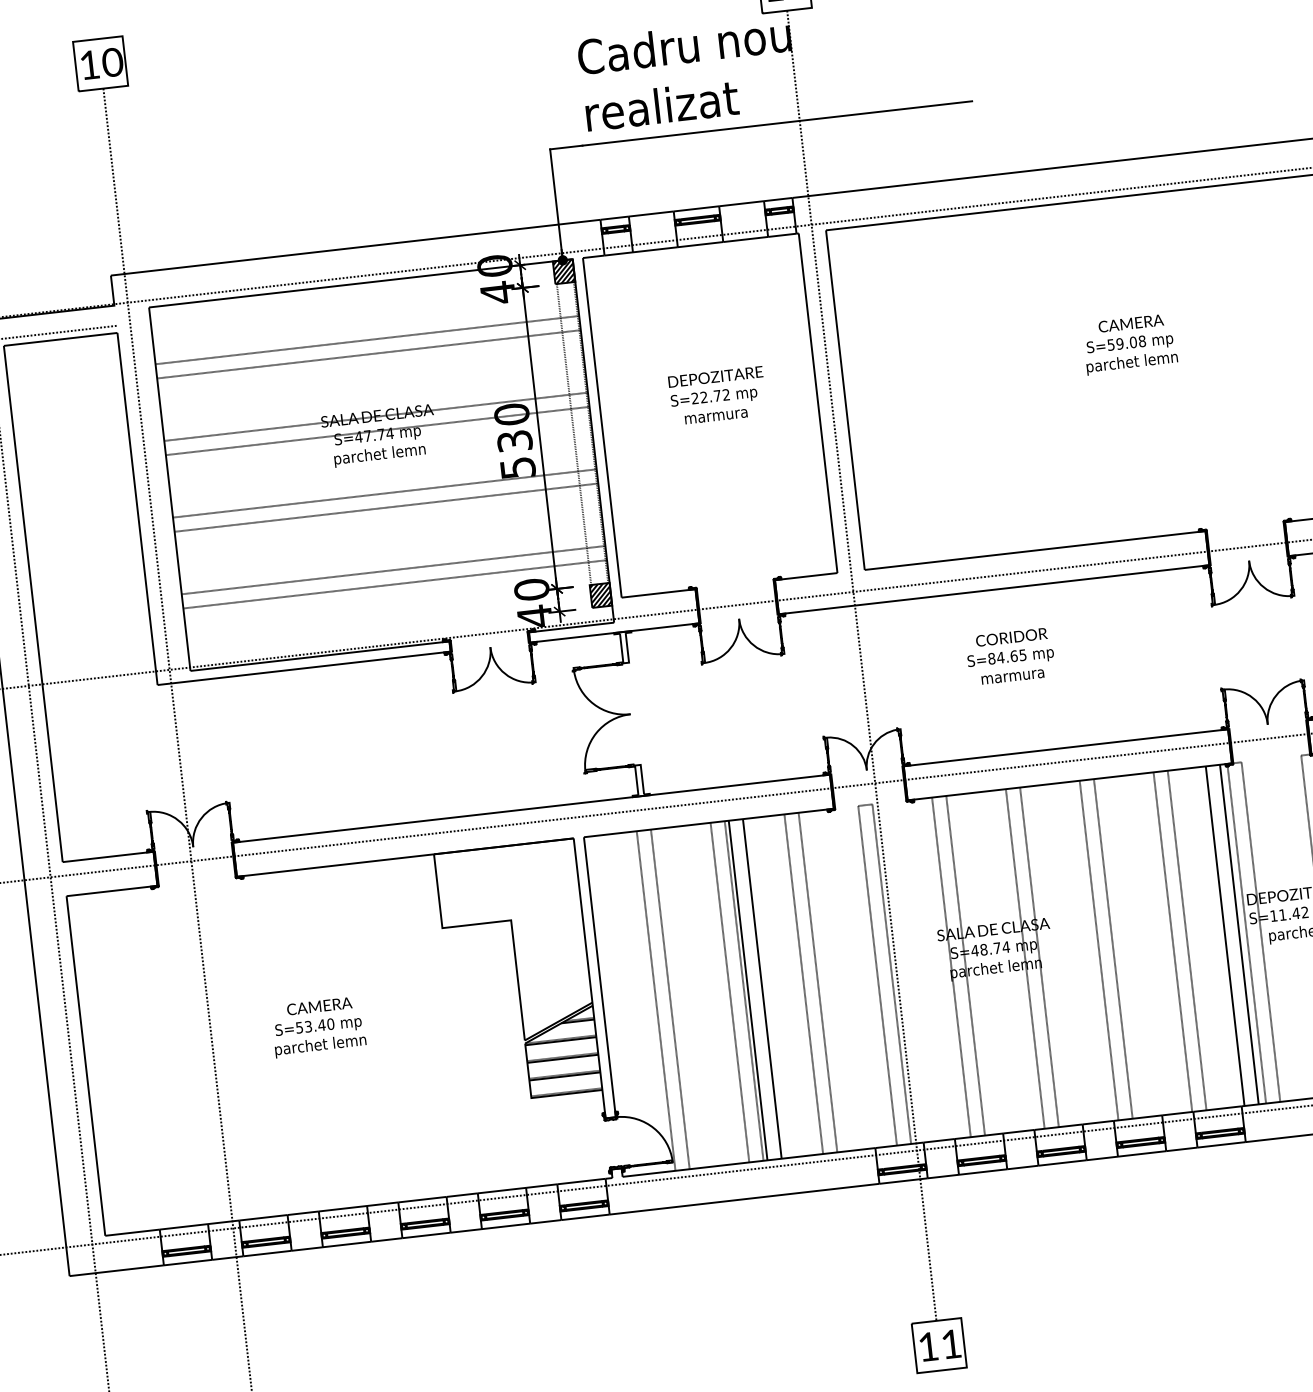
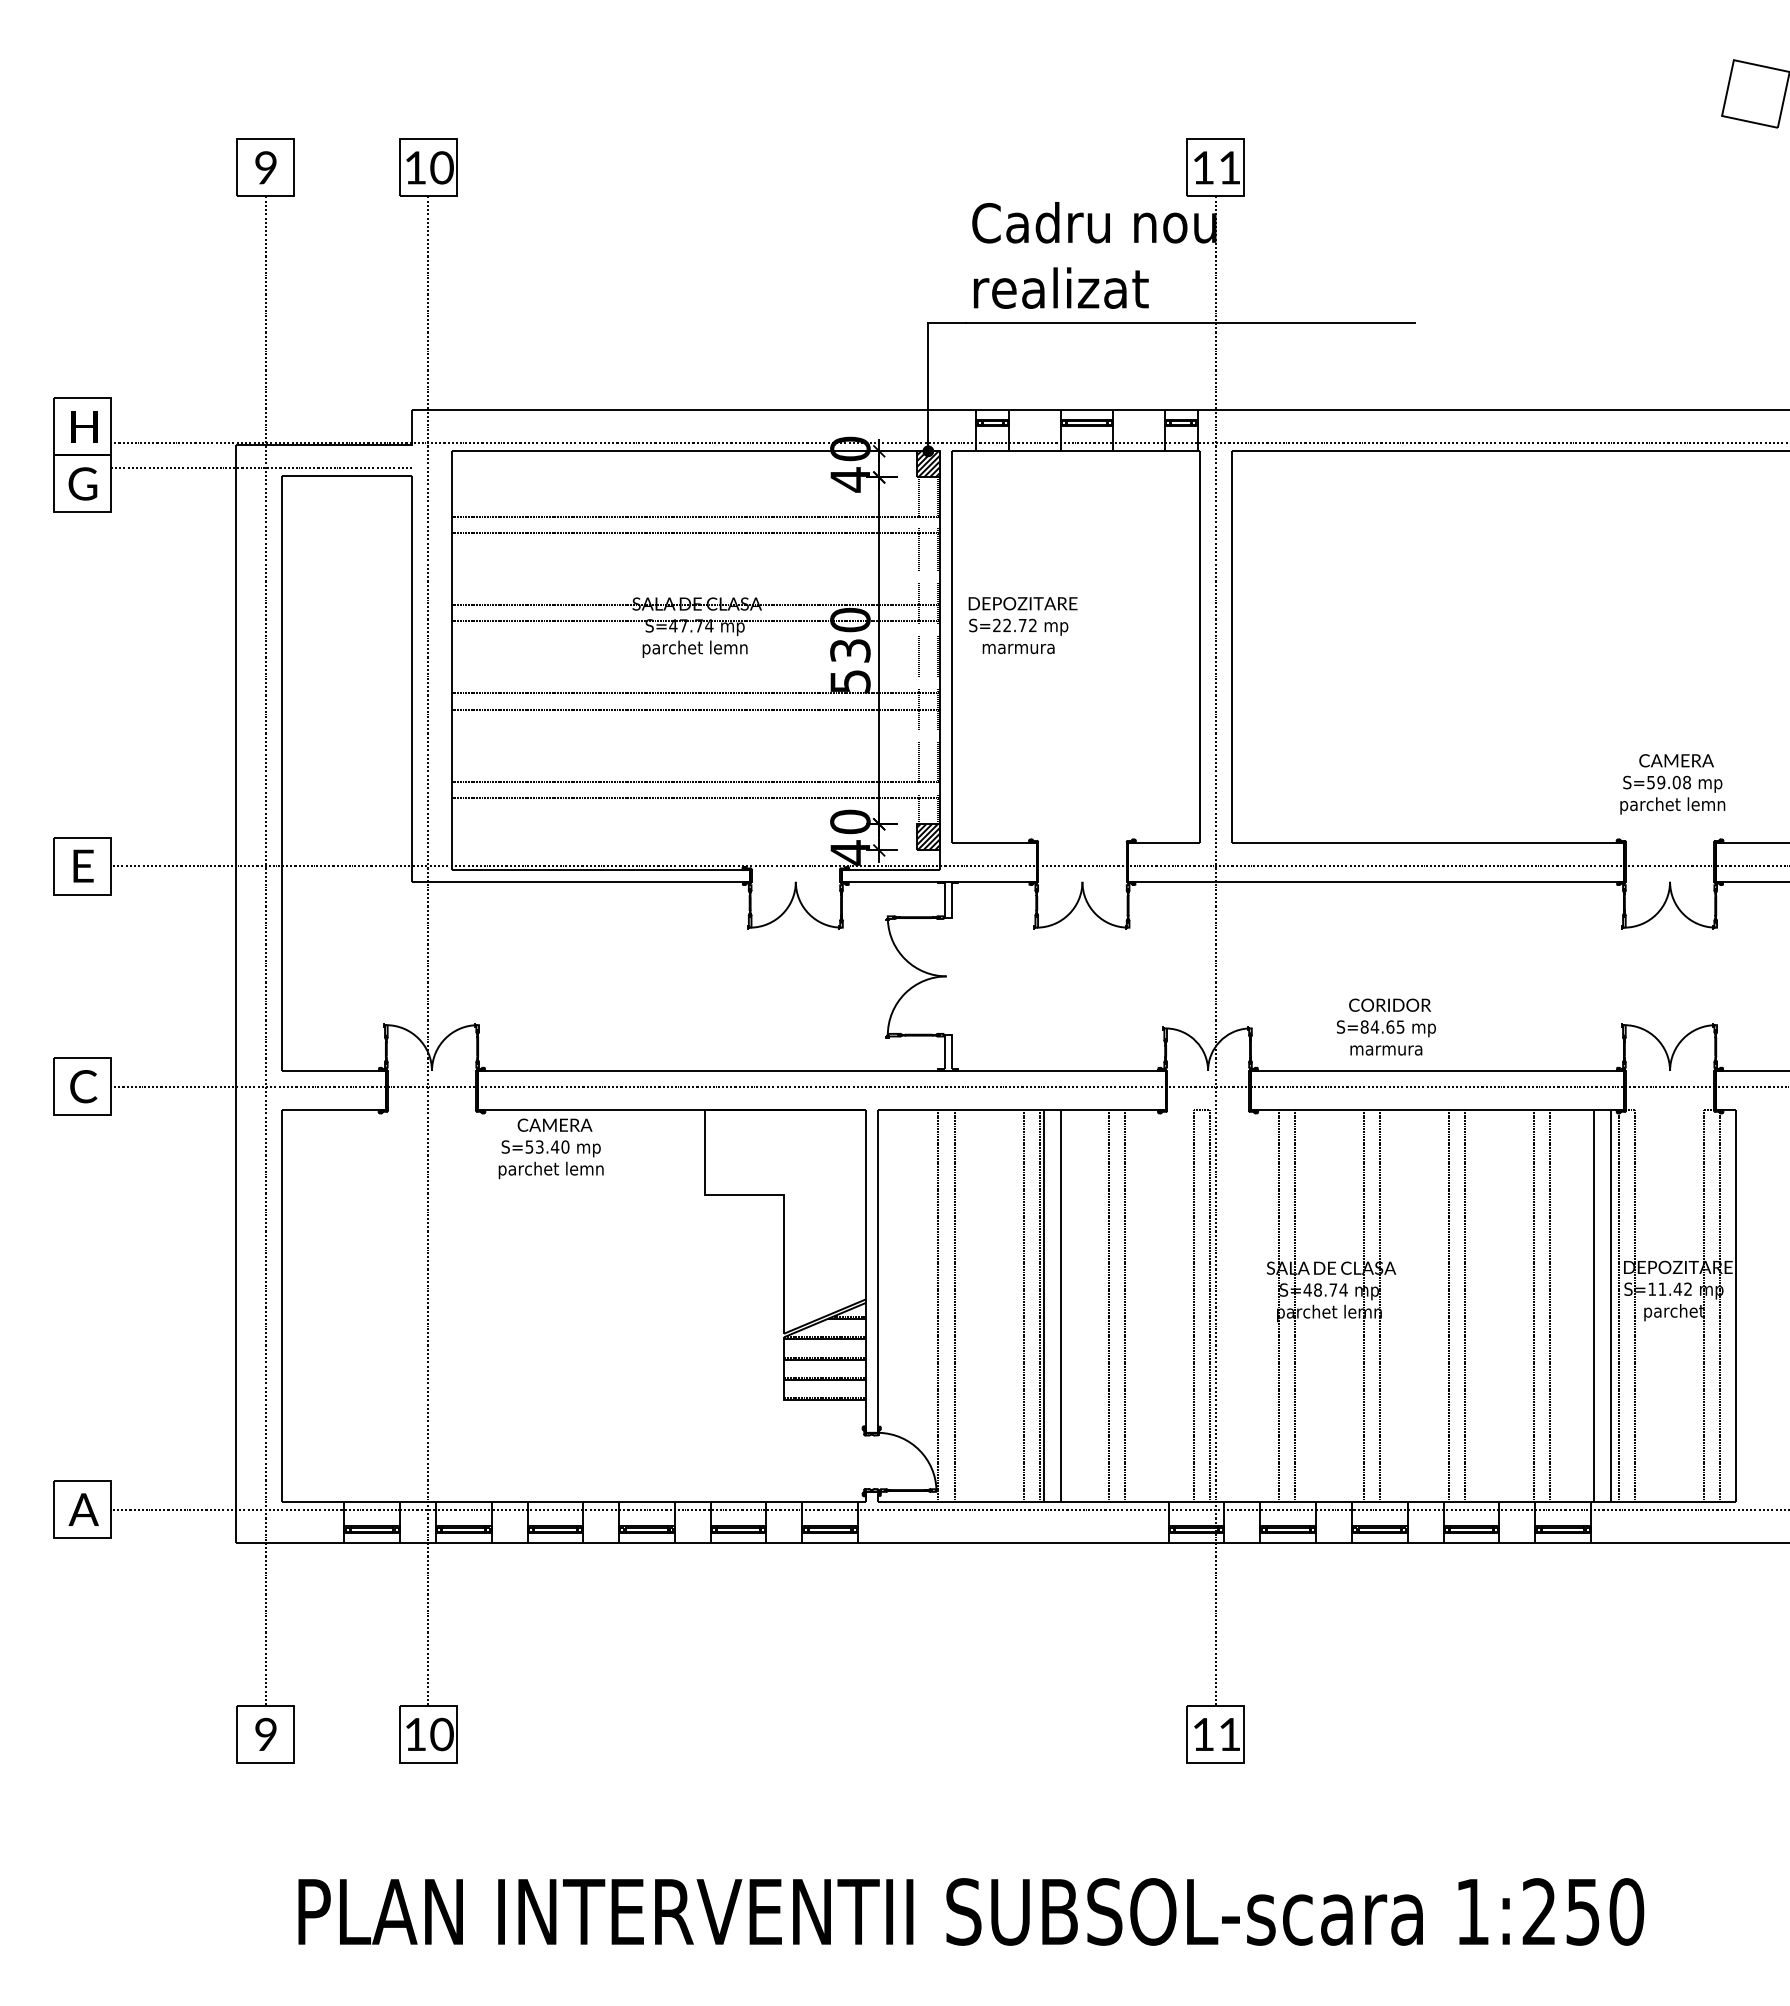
text: (1129, 344) -> (1672, 784), moved
text: (717, 395) -> (1022, 625), moved
text: (1010, 656) -> (1386, 1026), moved
text: (317, 1026) -> (550, 1148), moved

